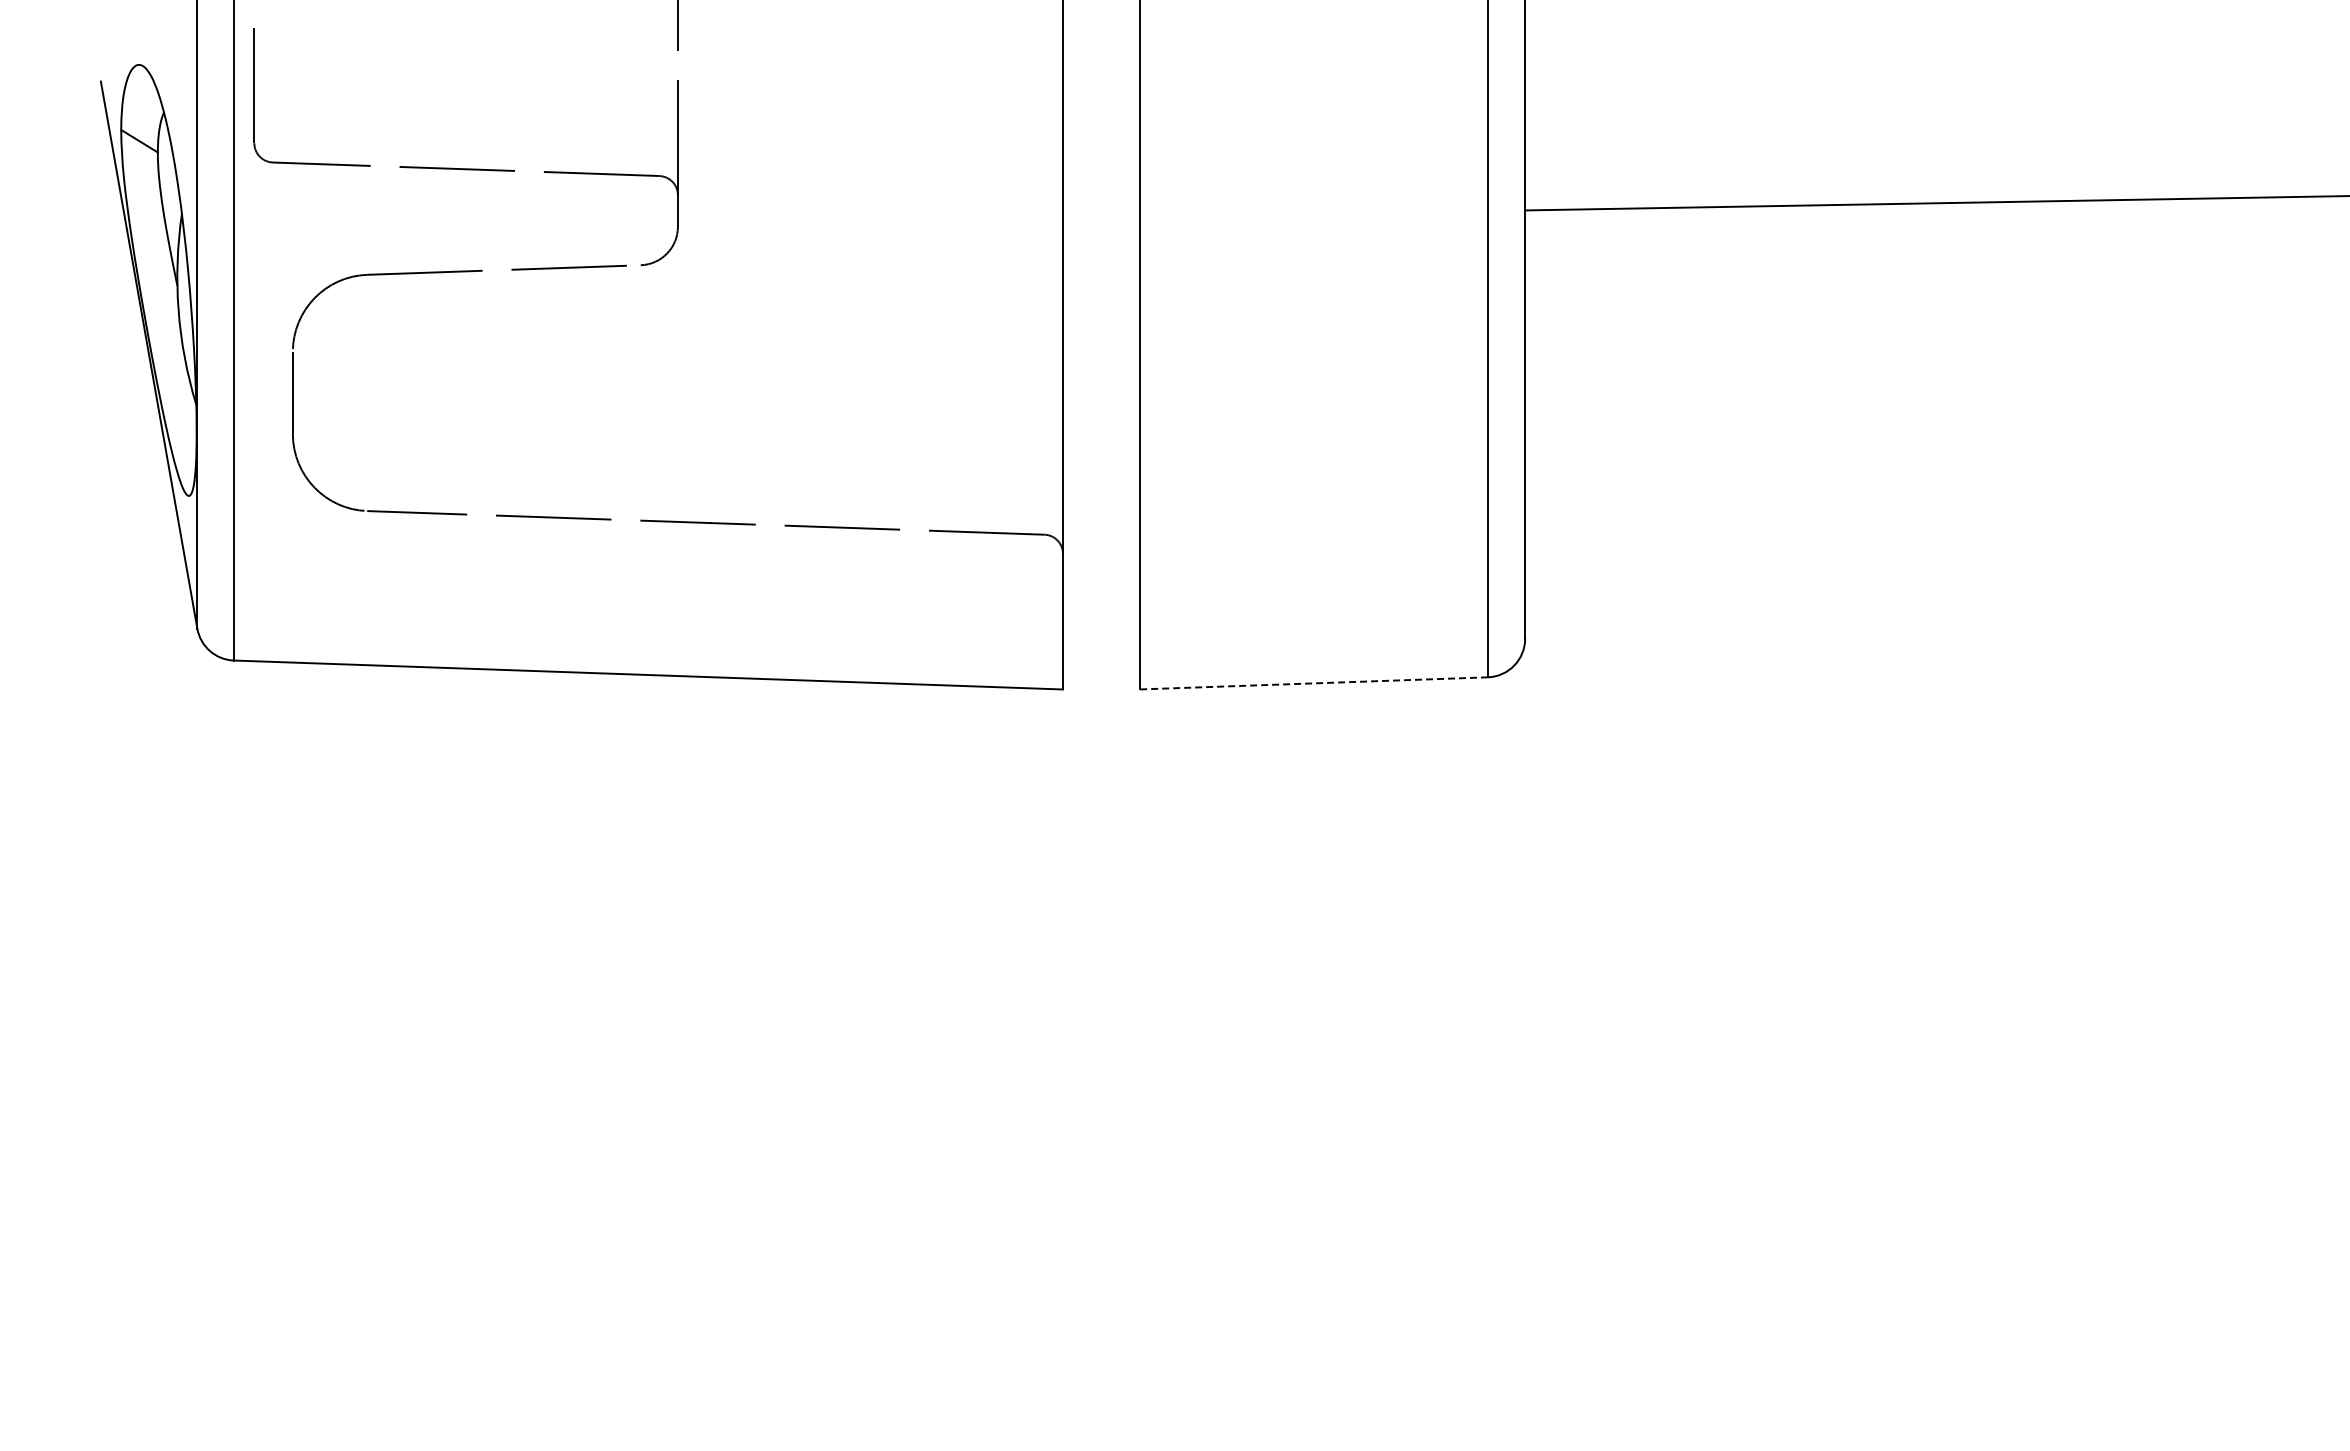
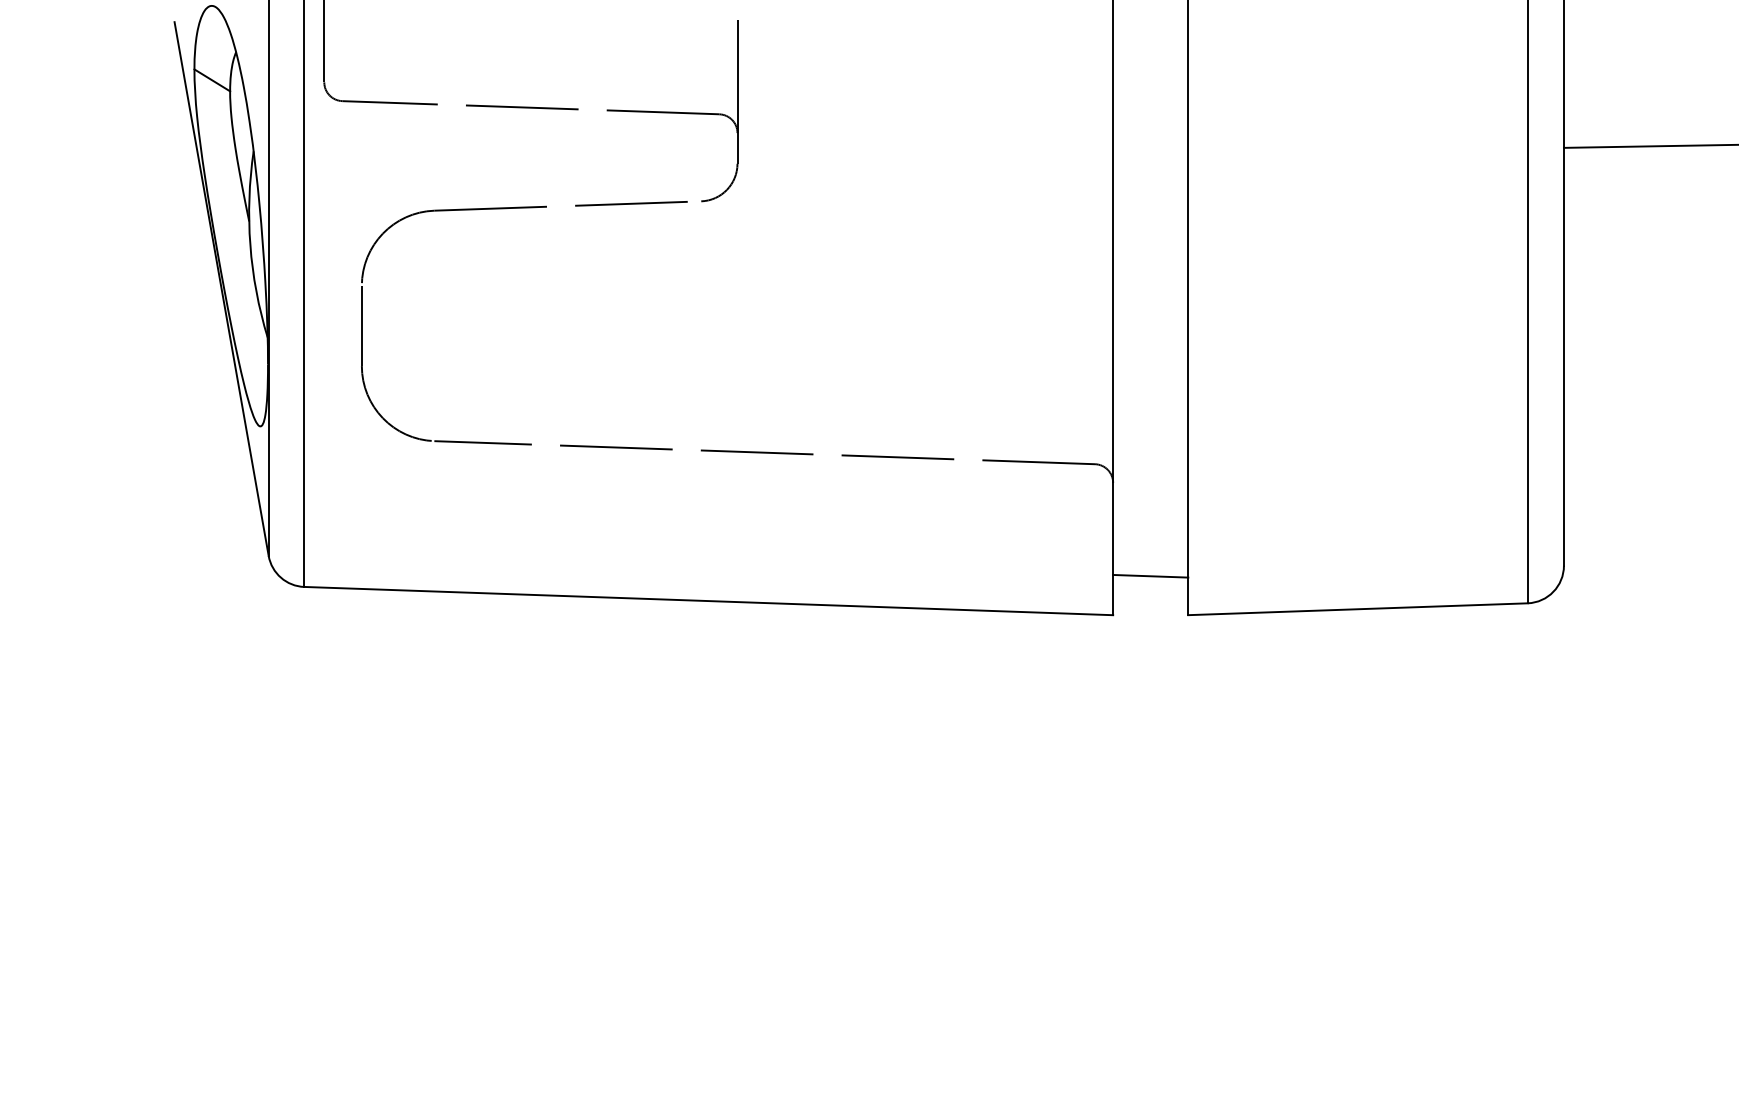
line: (1101, 649) -> (1150, 576), added
line: (1313, 683) -> (1357, 609), dashed -> solid

